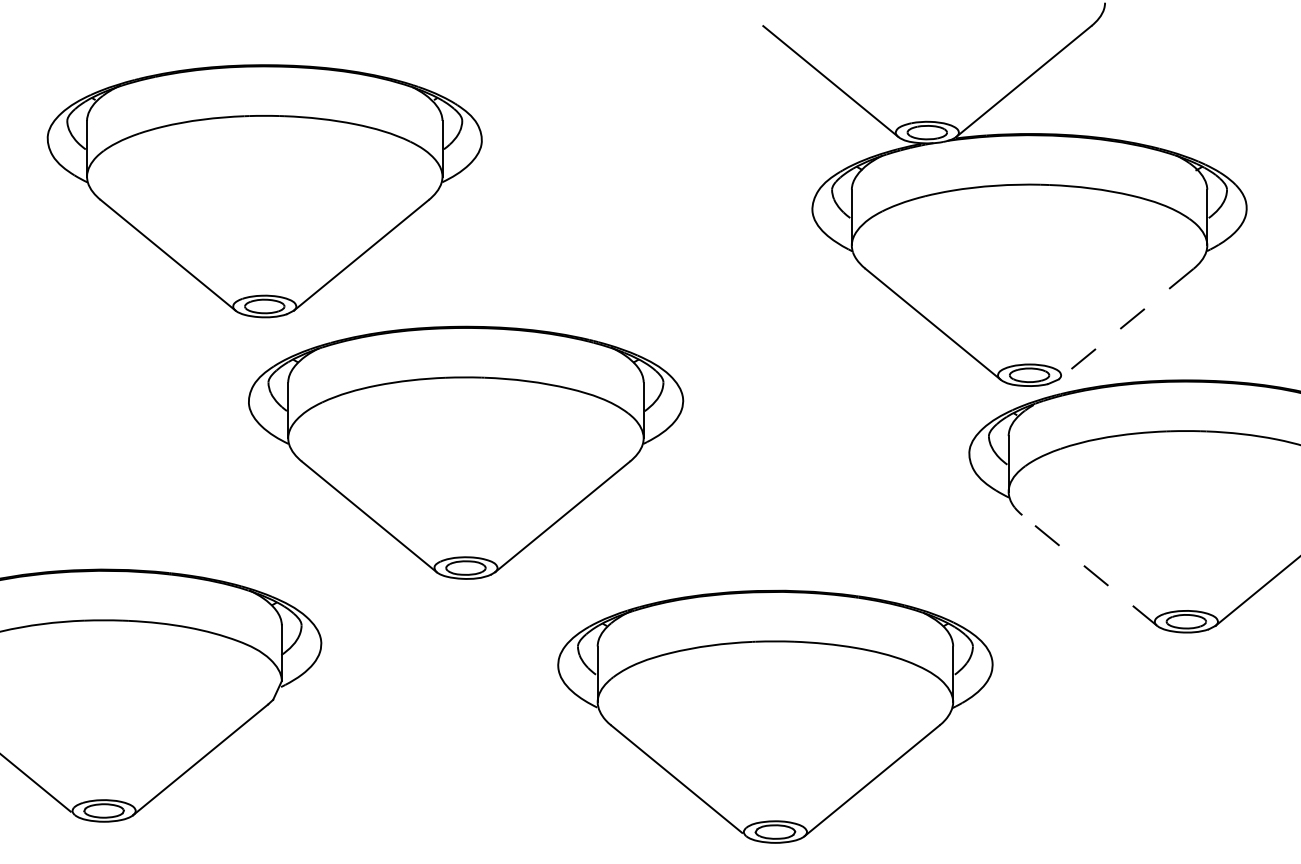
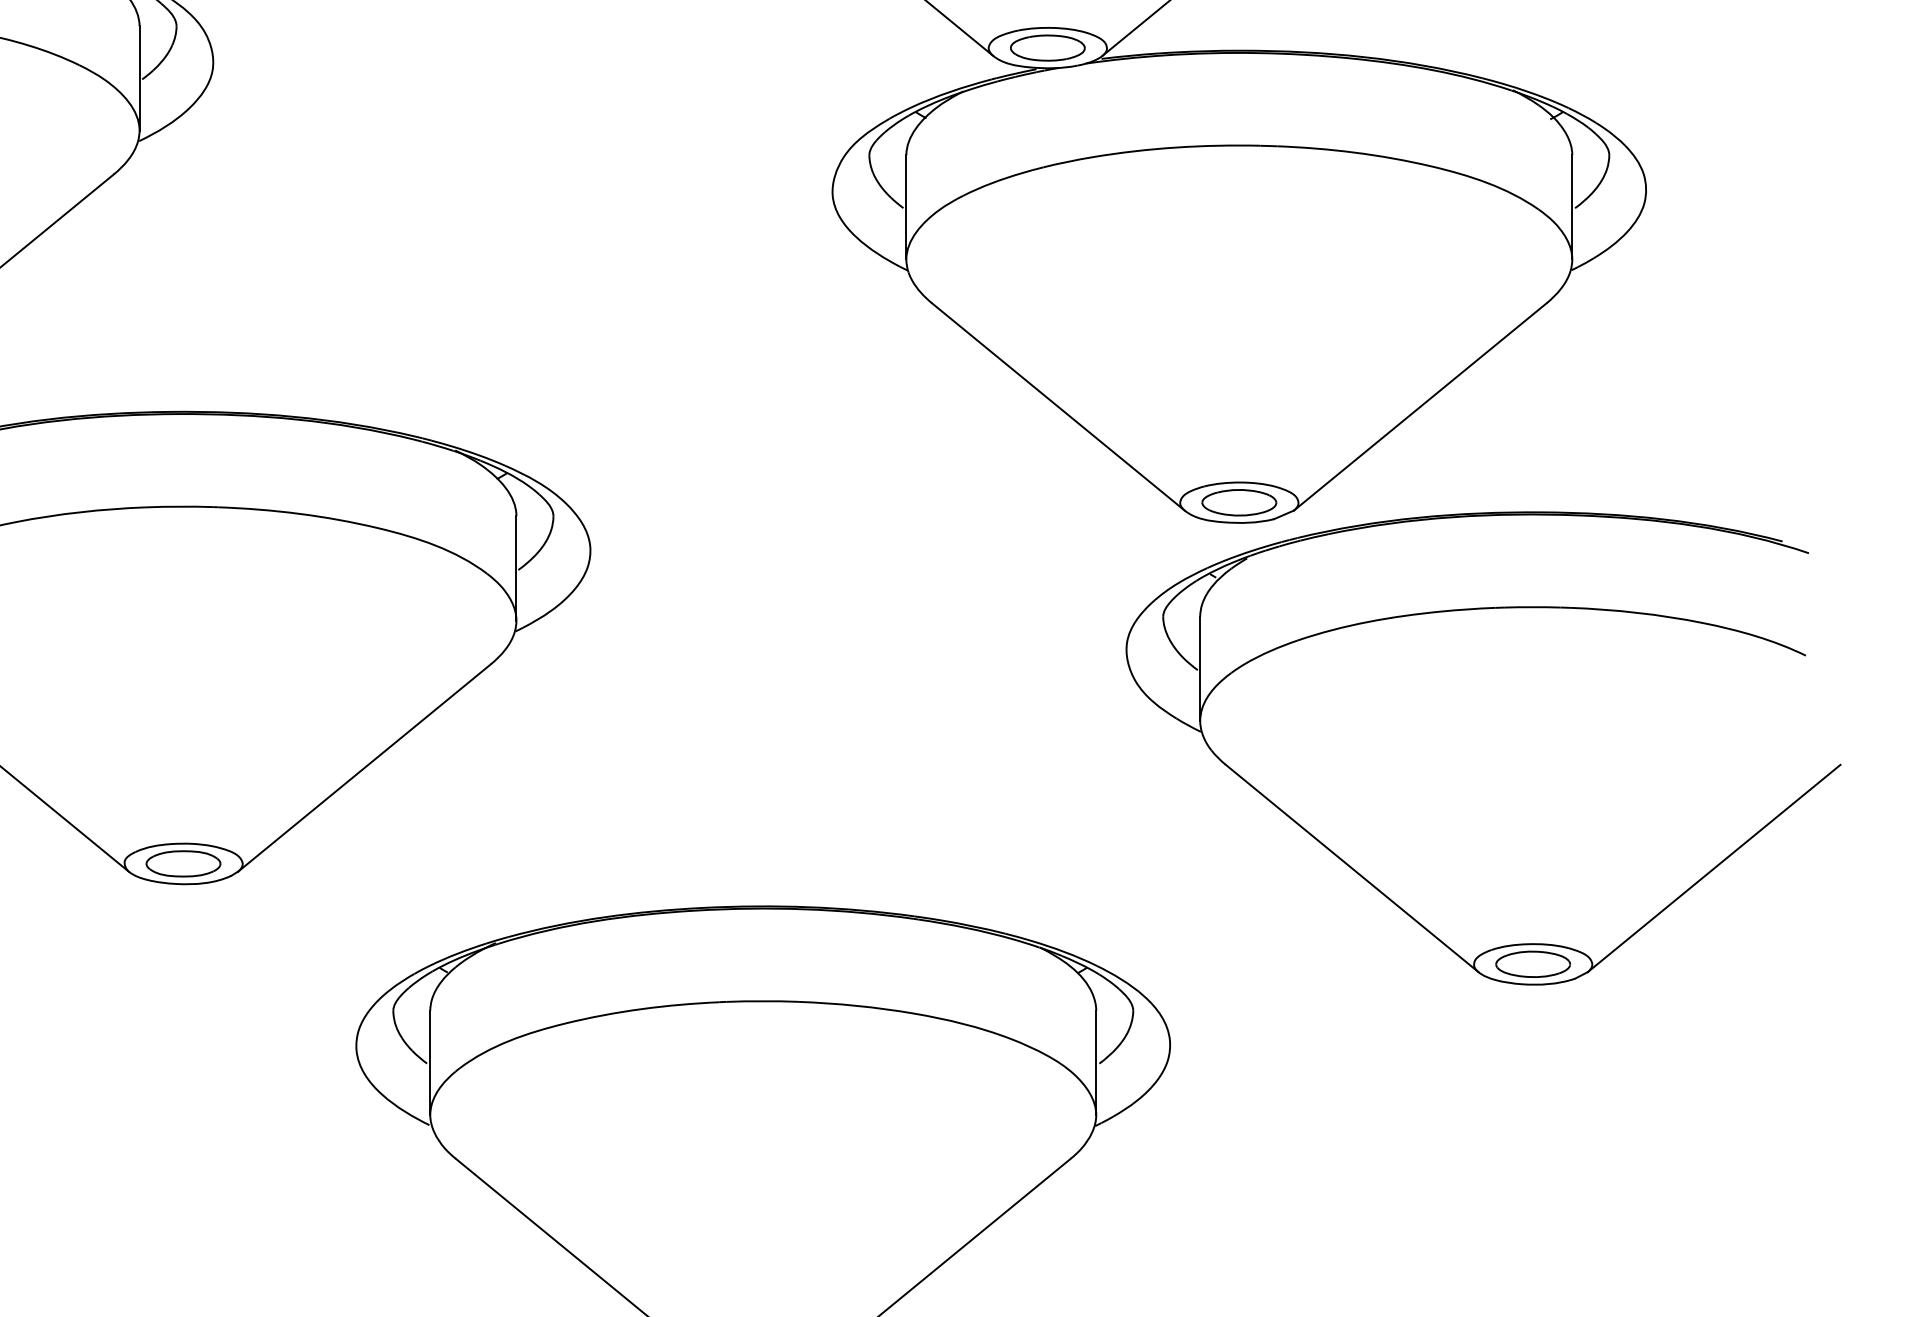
line: (1125, 324) -> (1419, 407), dashed -> solid
line: (1089, 570) -> (1351, 868), dashed -> solid

